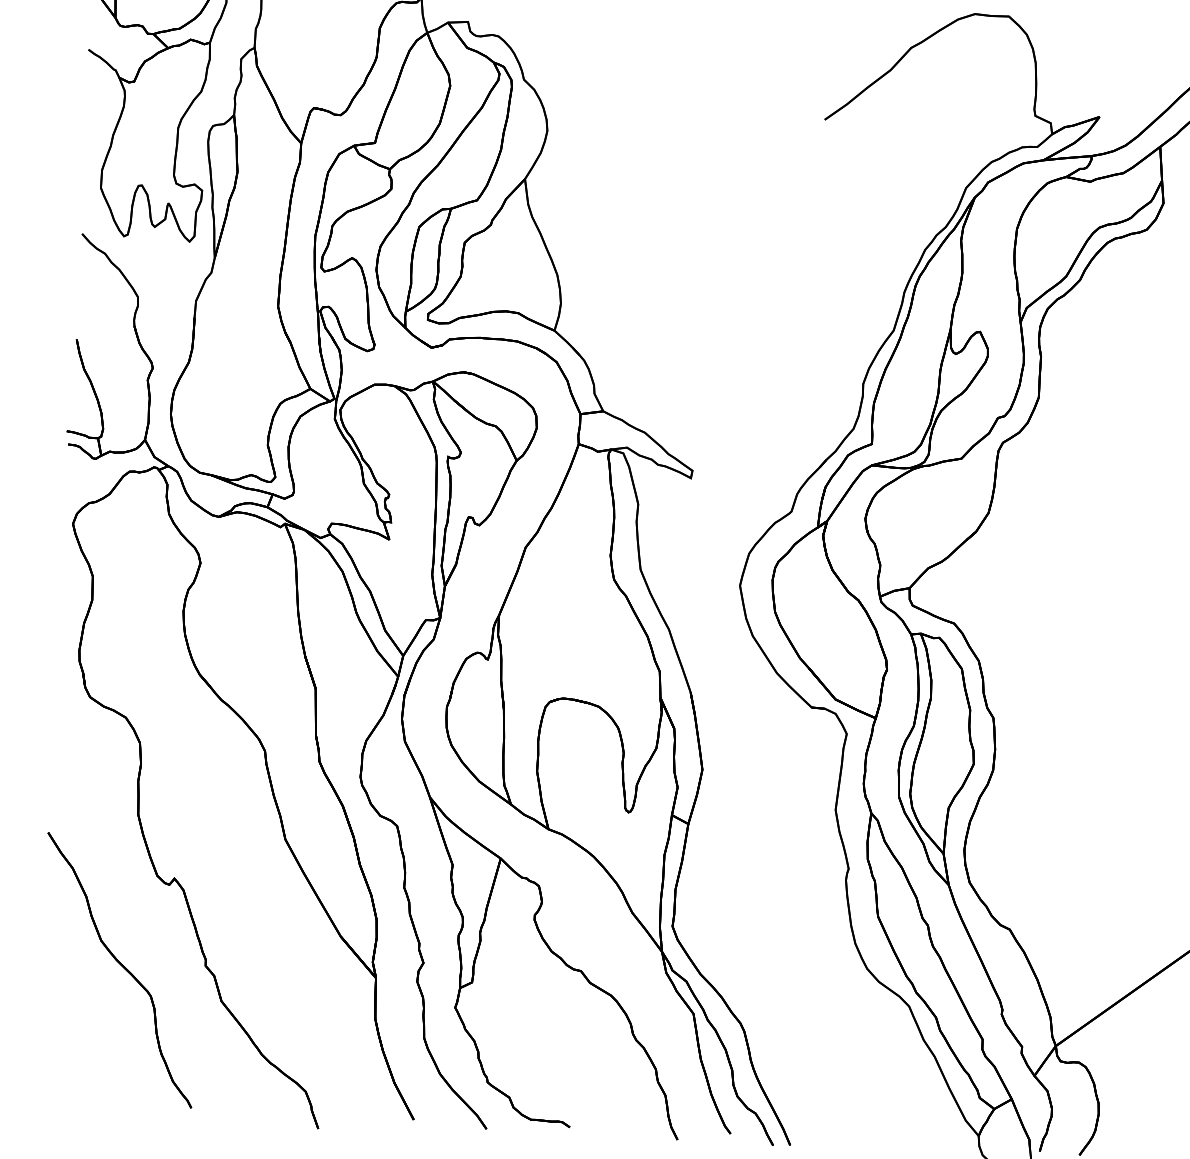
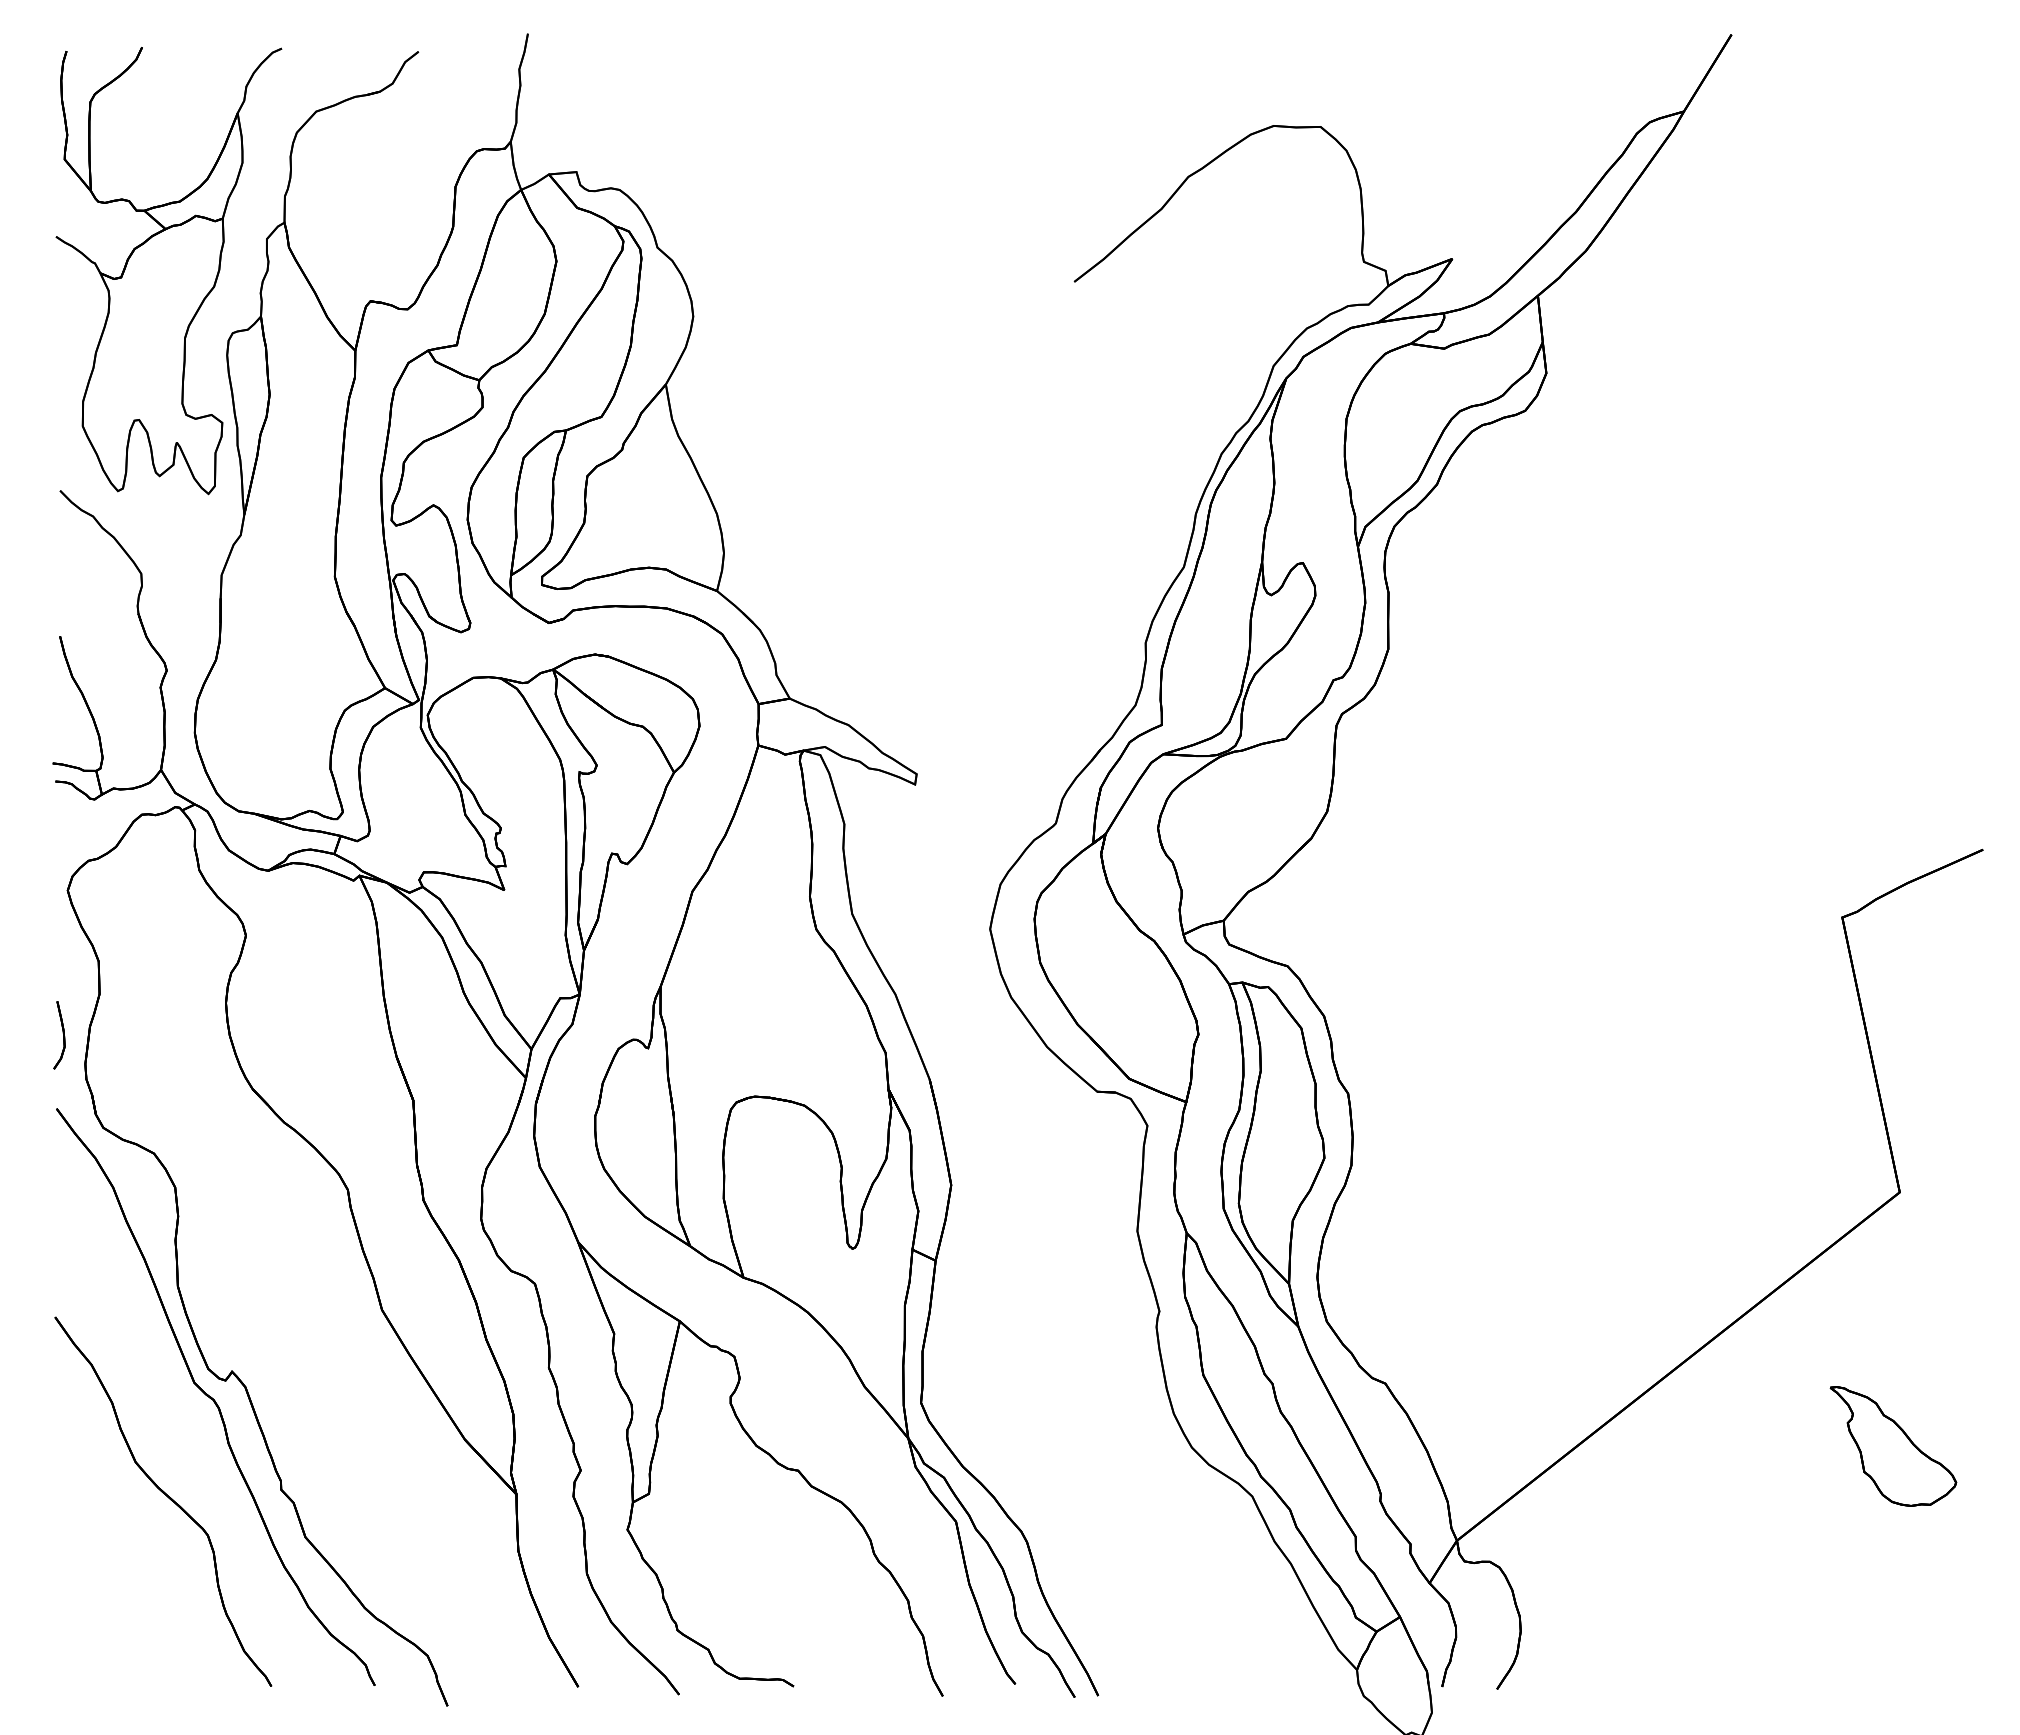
part: (61, 628) -> (59, 1035), added
part: (161, 895) -> (215, 1396), added

